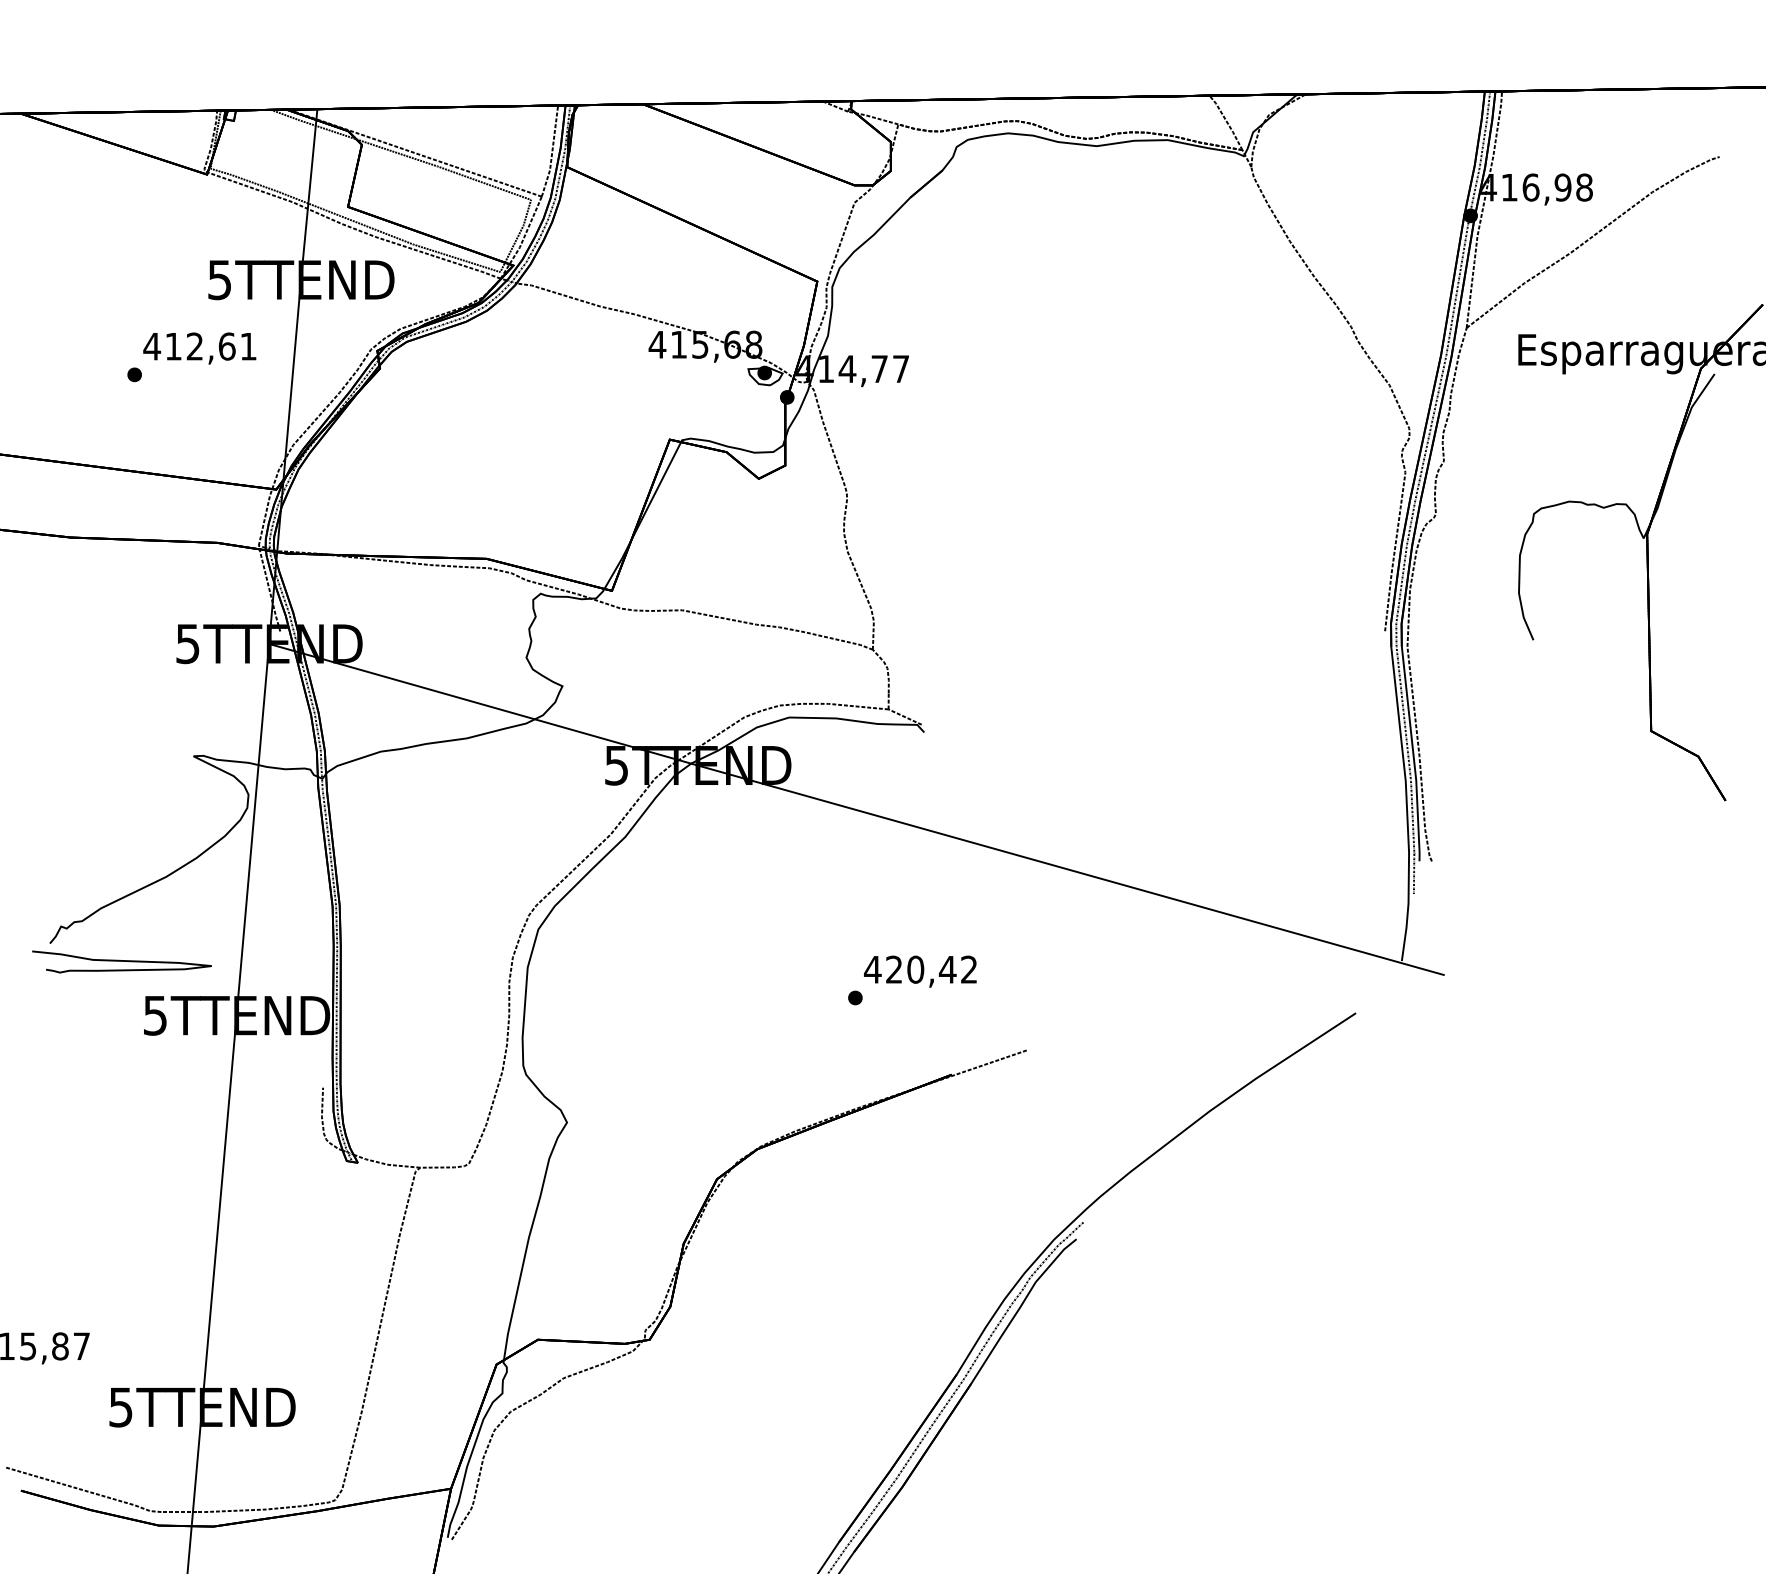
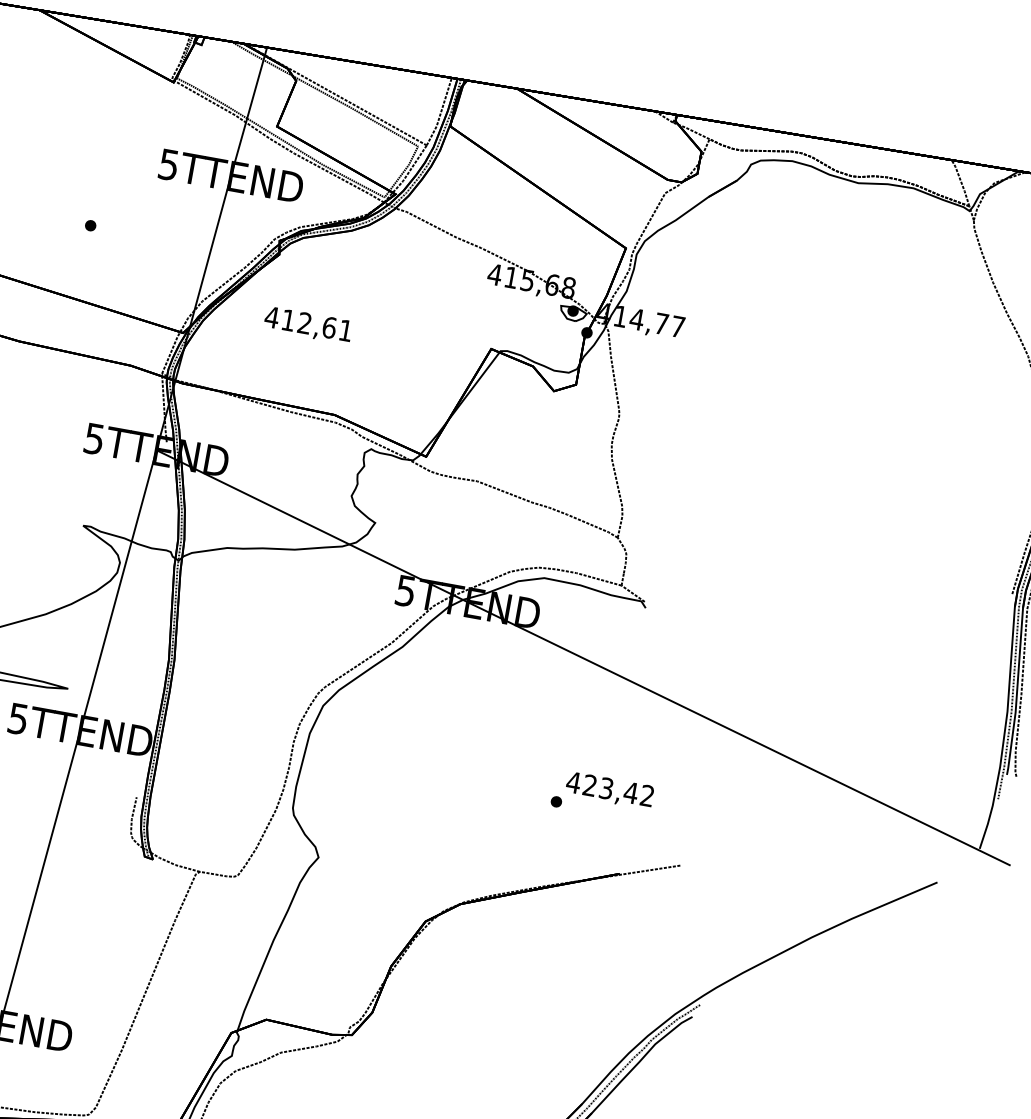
text: (199, 348) -> (308, 325), moved
text: (915, 969) -> (606, 788), 420,42 -> 423,42

